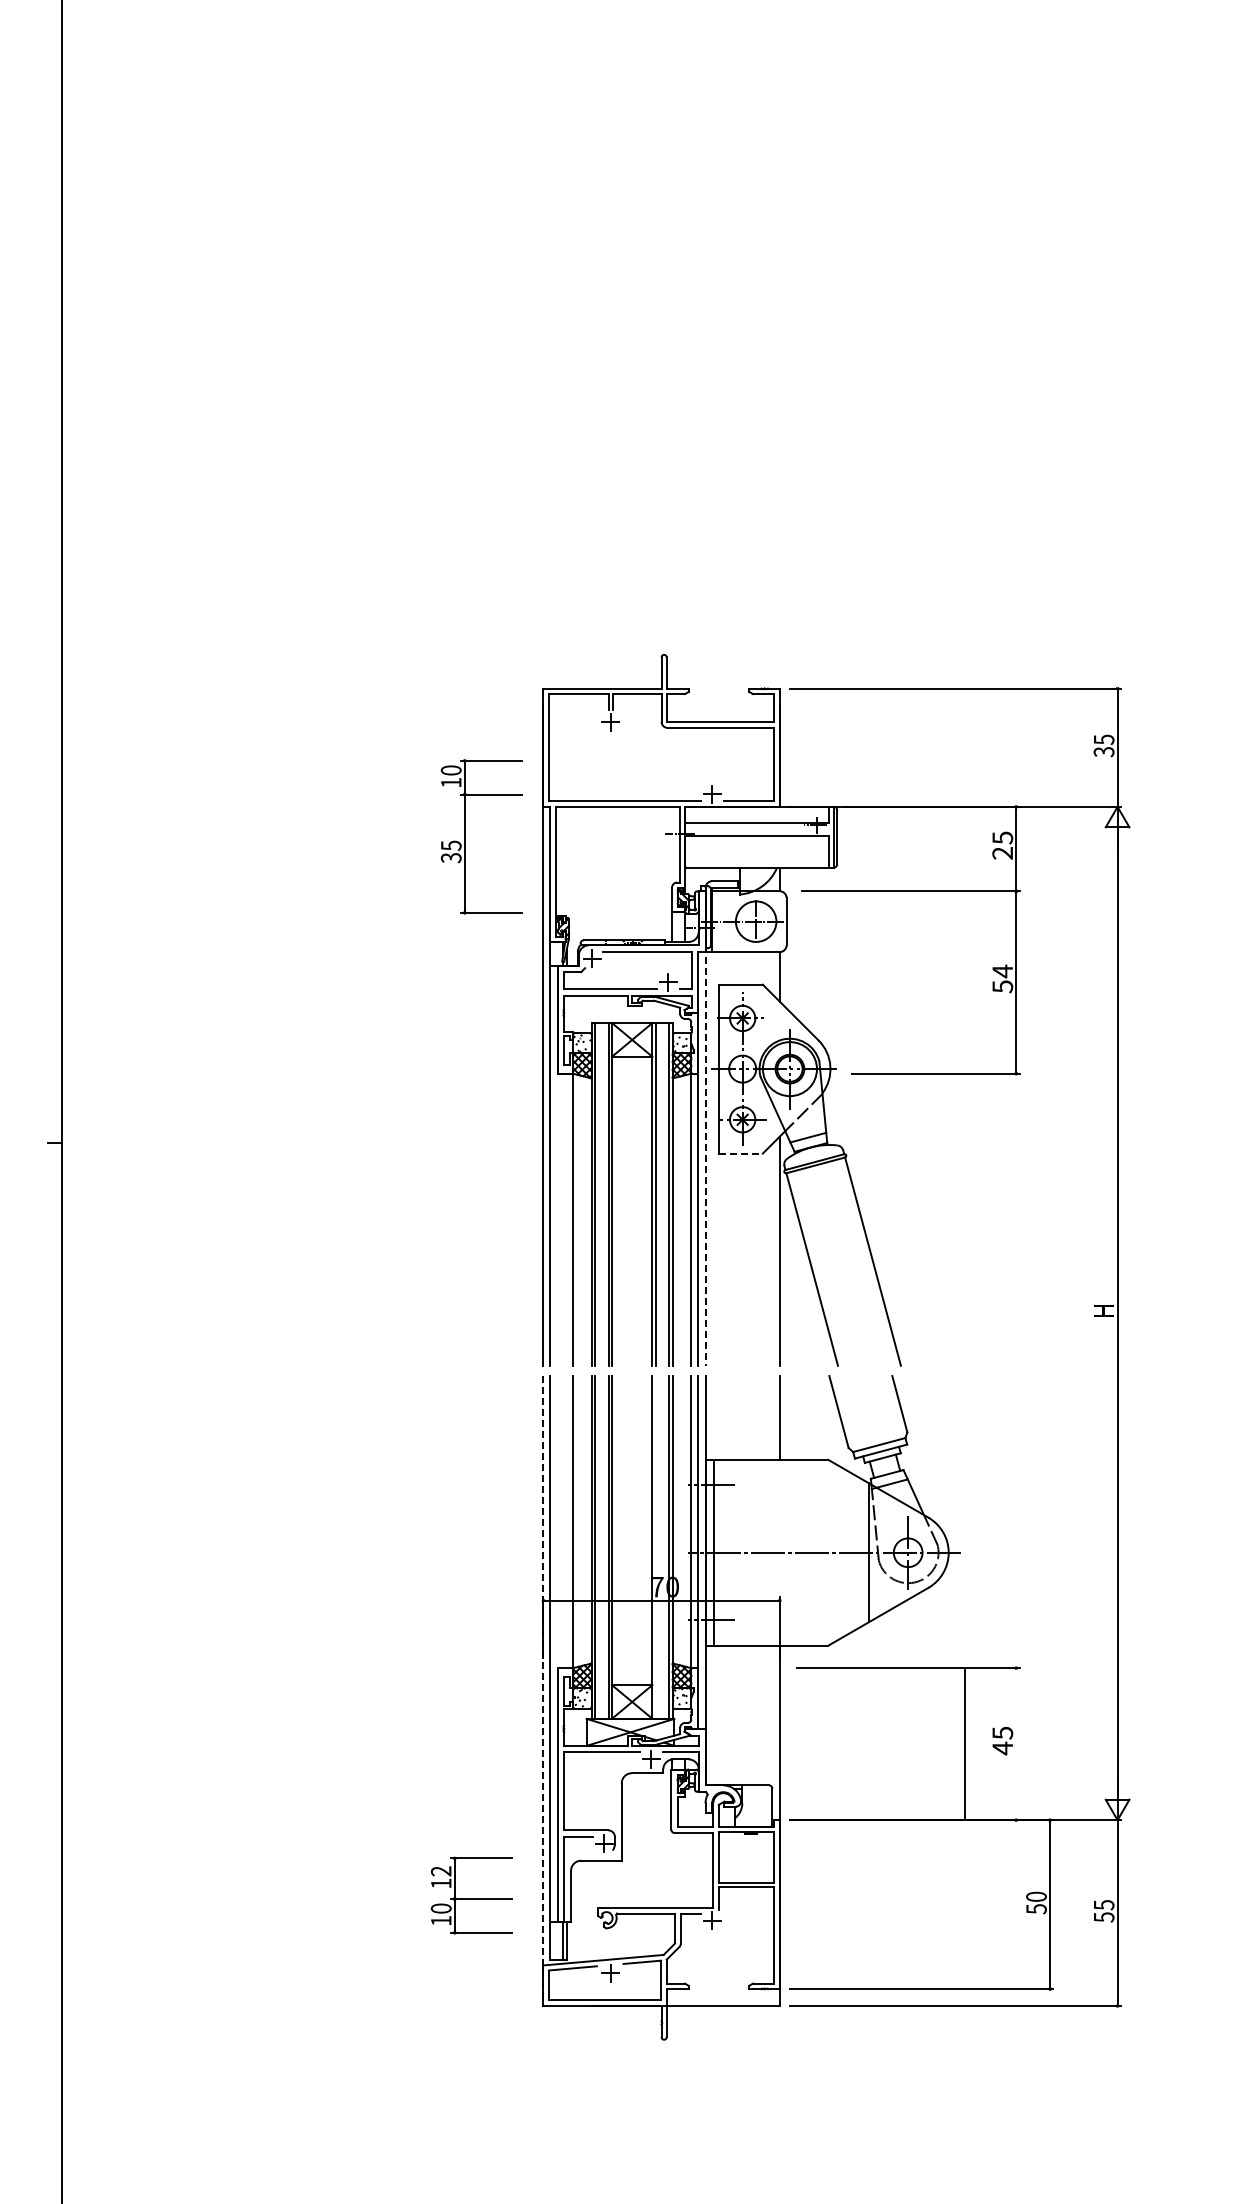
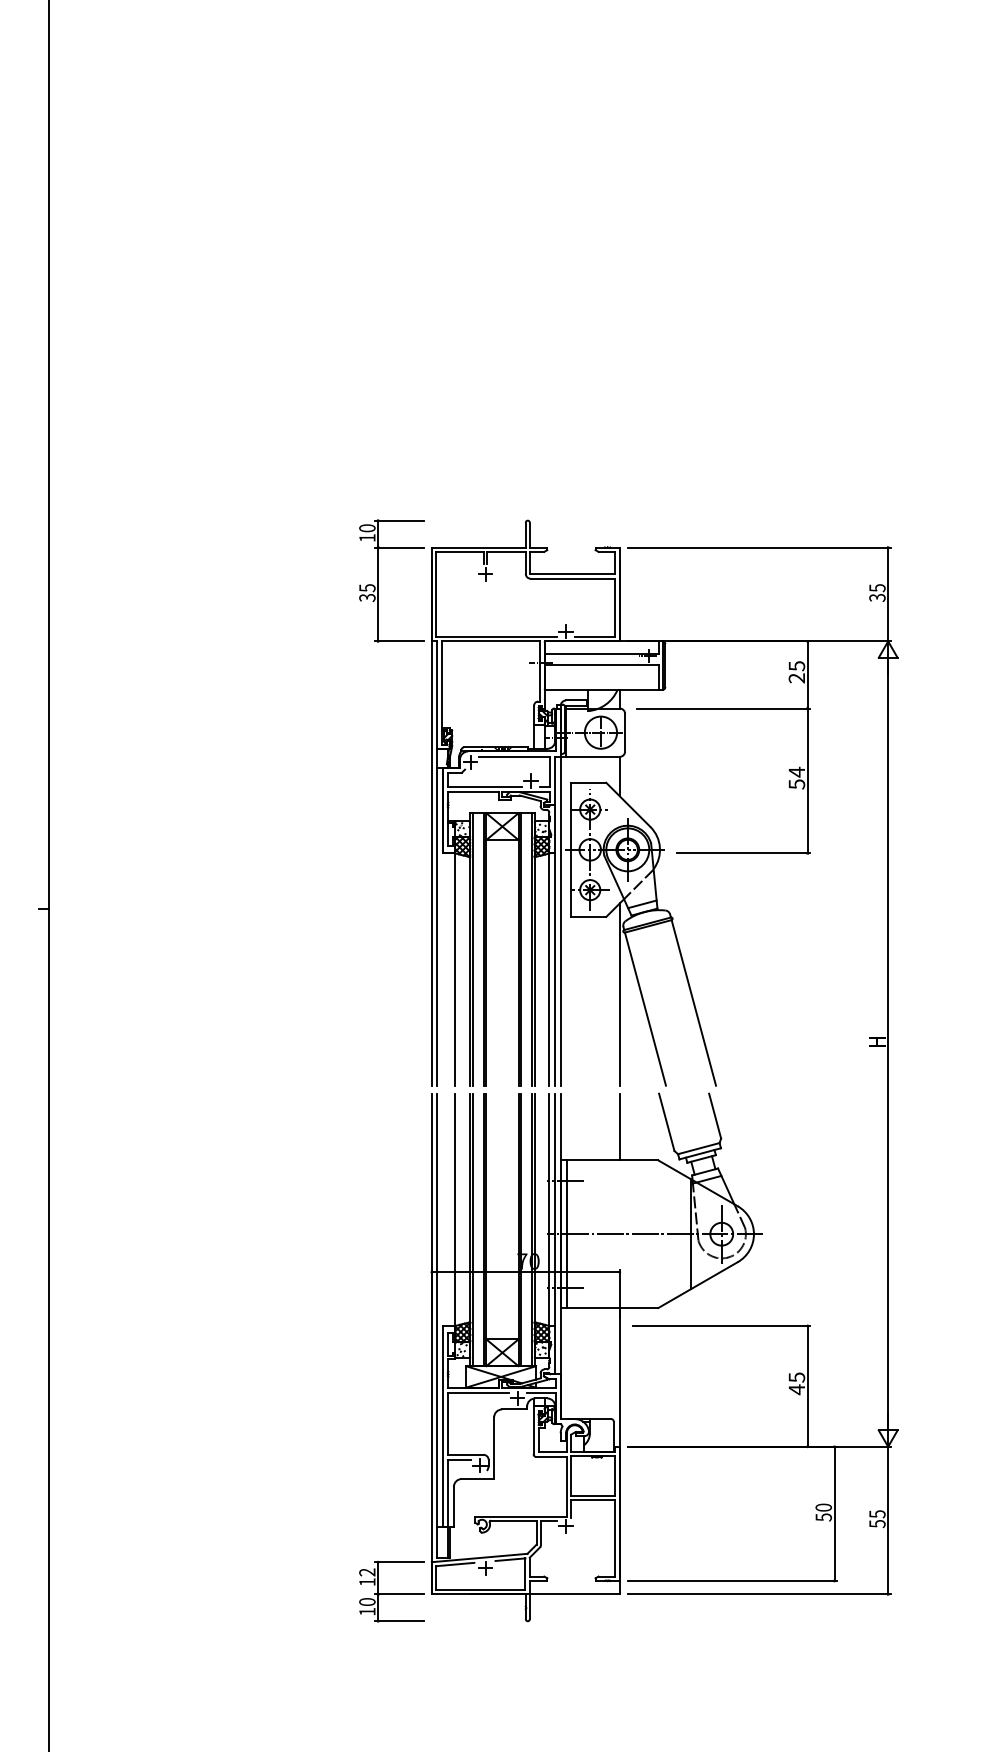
part: (465, 836) -> (378, 580), moved
line: (705, 1129) -> (560, 897), dashed -> solid
line: (740, 1153) -> (588, 916), dashed -> solid
line: (655, 1547) -> (520, 1230), added
line: (543, 1690) -> (431, 1343), dashed -> solid
line: (965, 1744) -> (807, 1386), moved
part: (471, 1895) -> (391, 1591), moved

